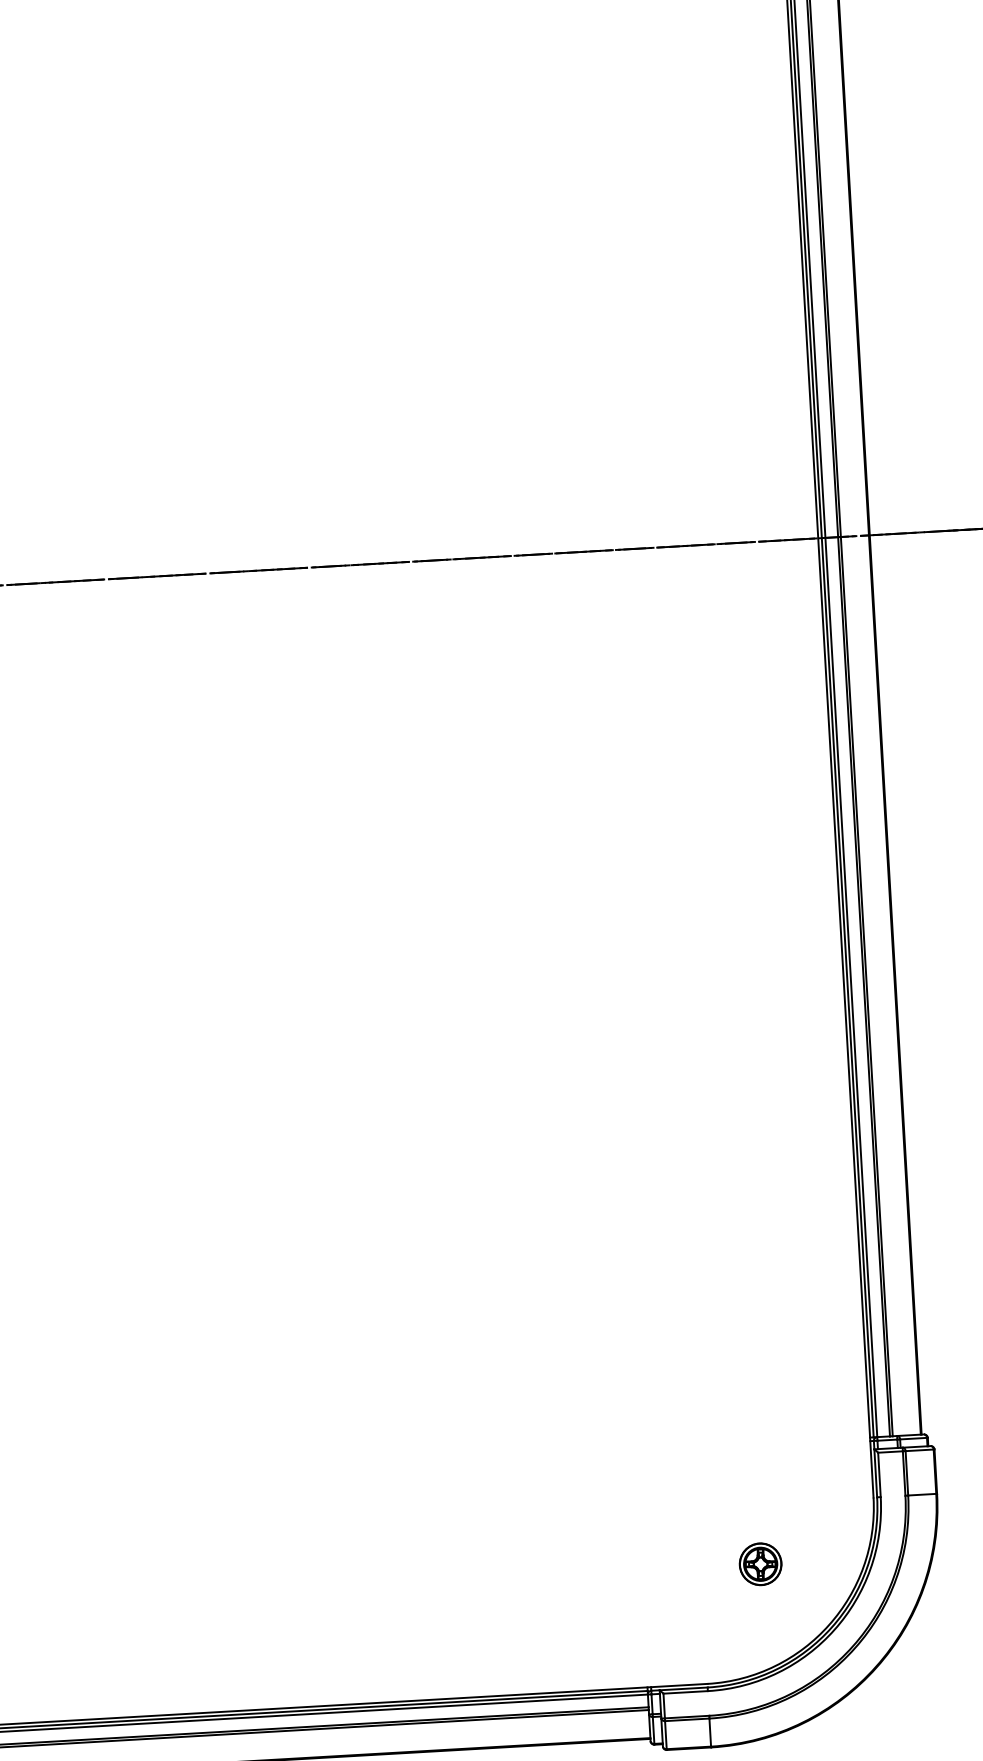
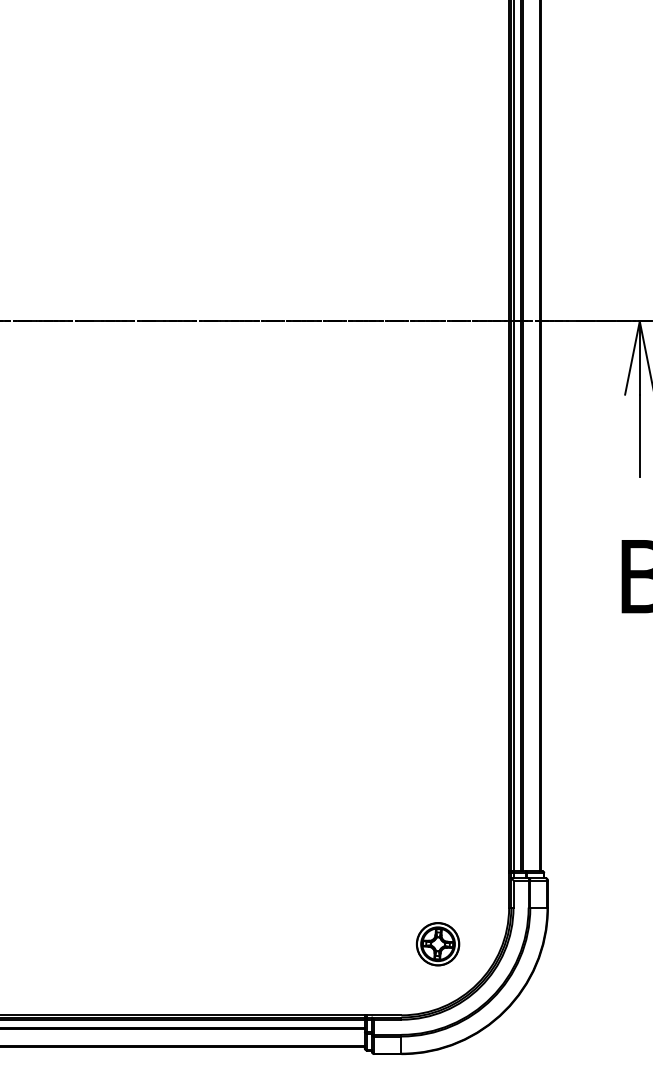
part: (759, 1564) -> (437, 944), size x1.67

